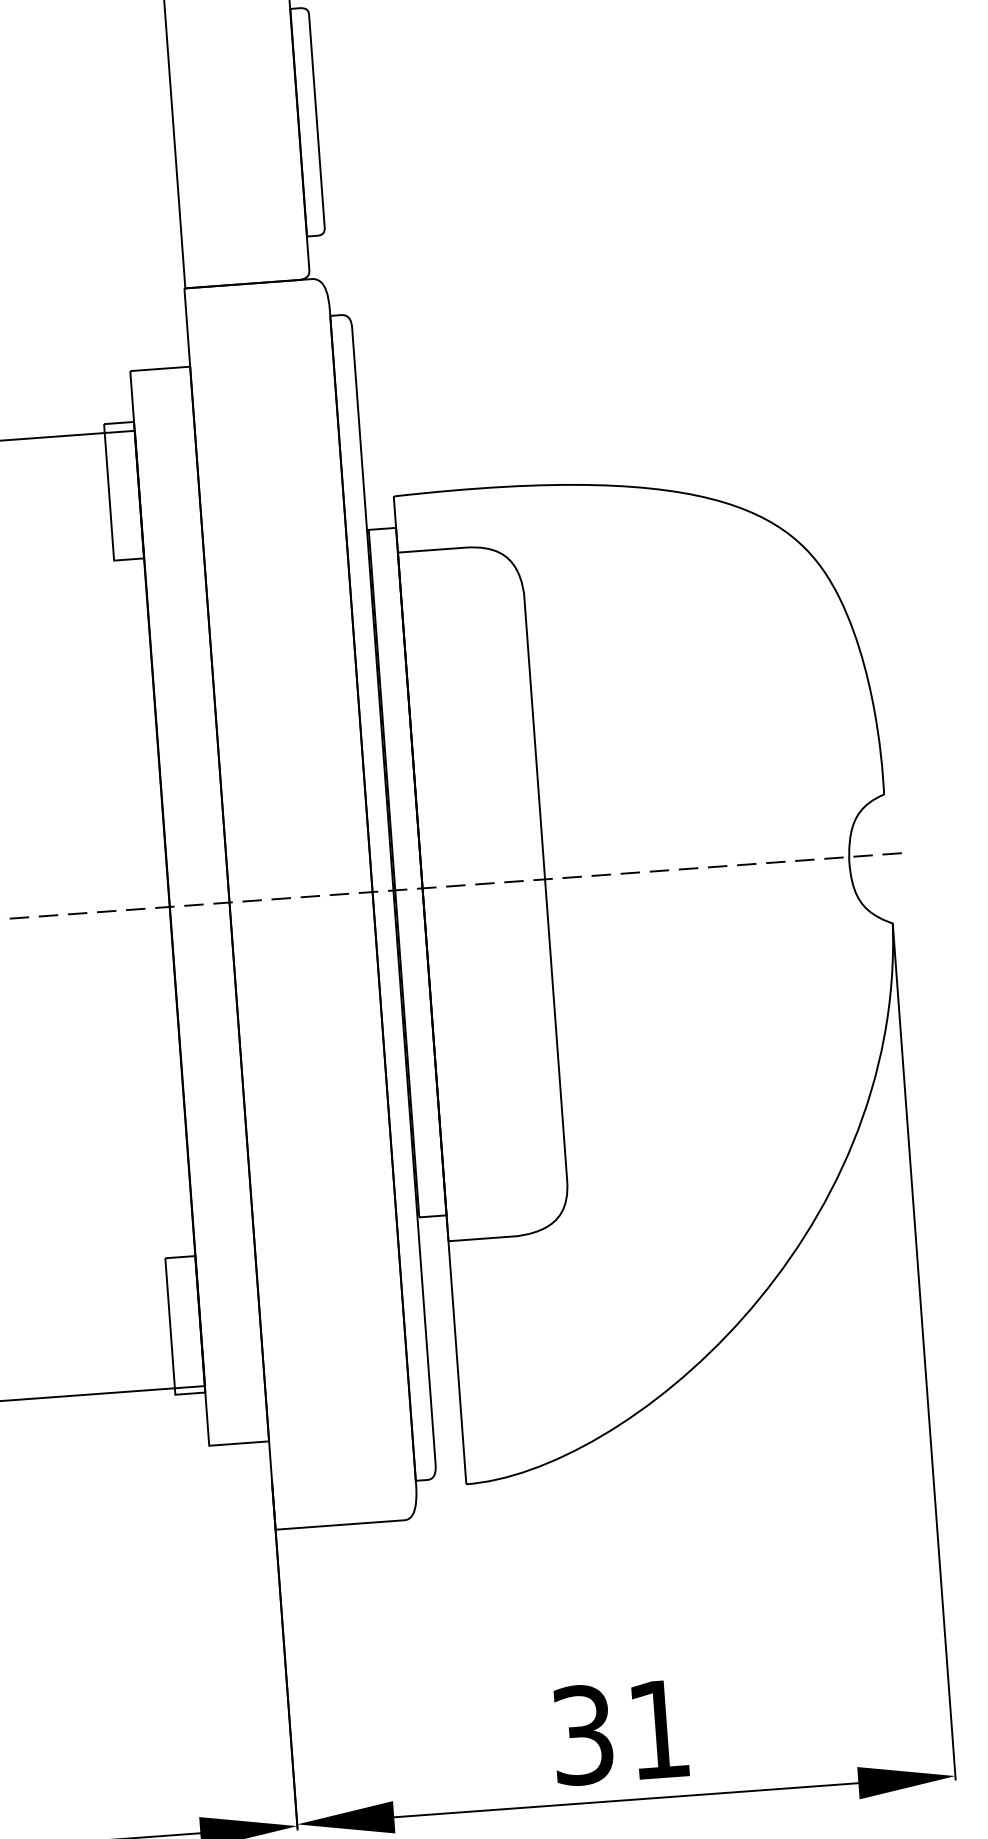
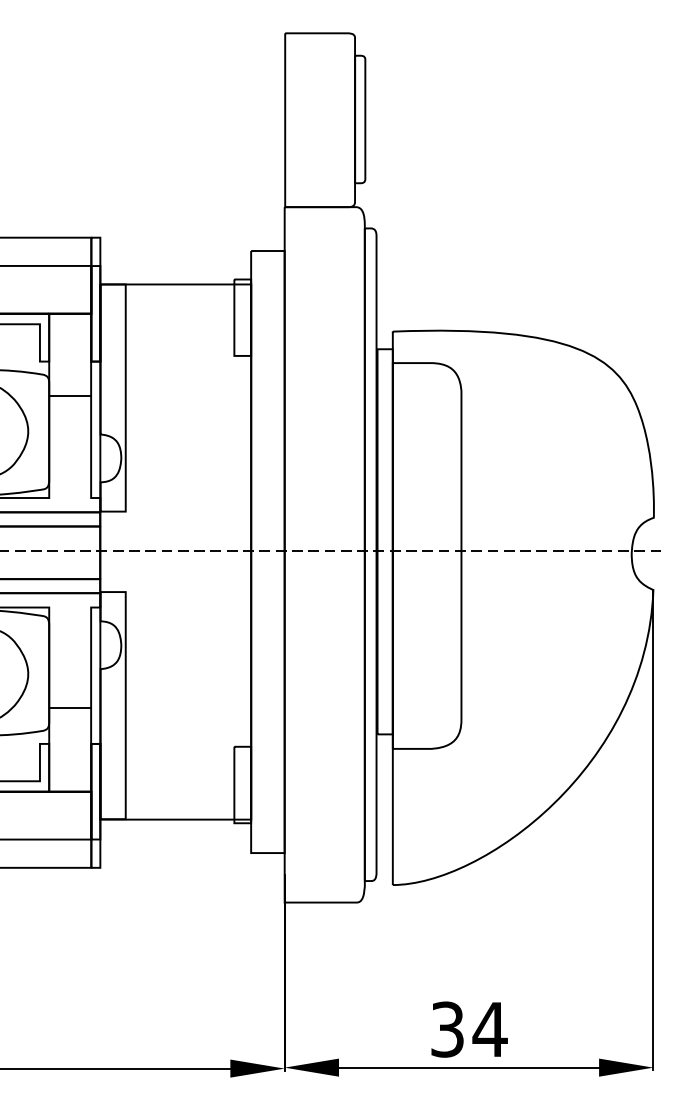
text: (657, 1729) -> (489, 1029), 31 -> 34

